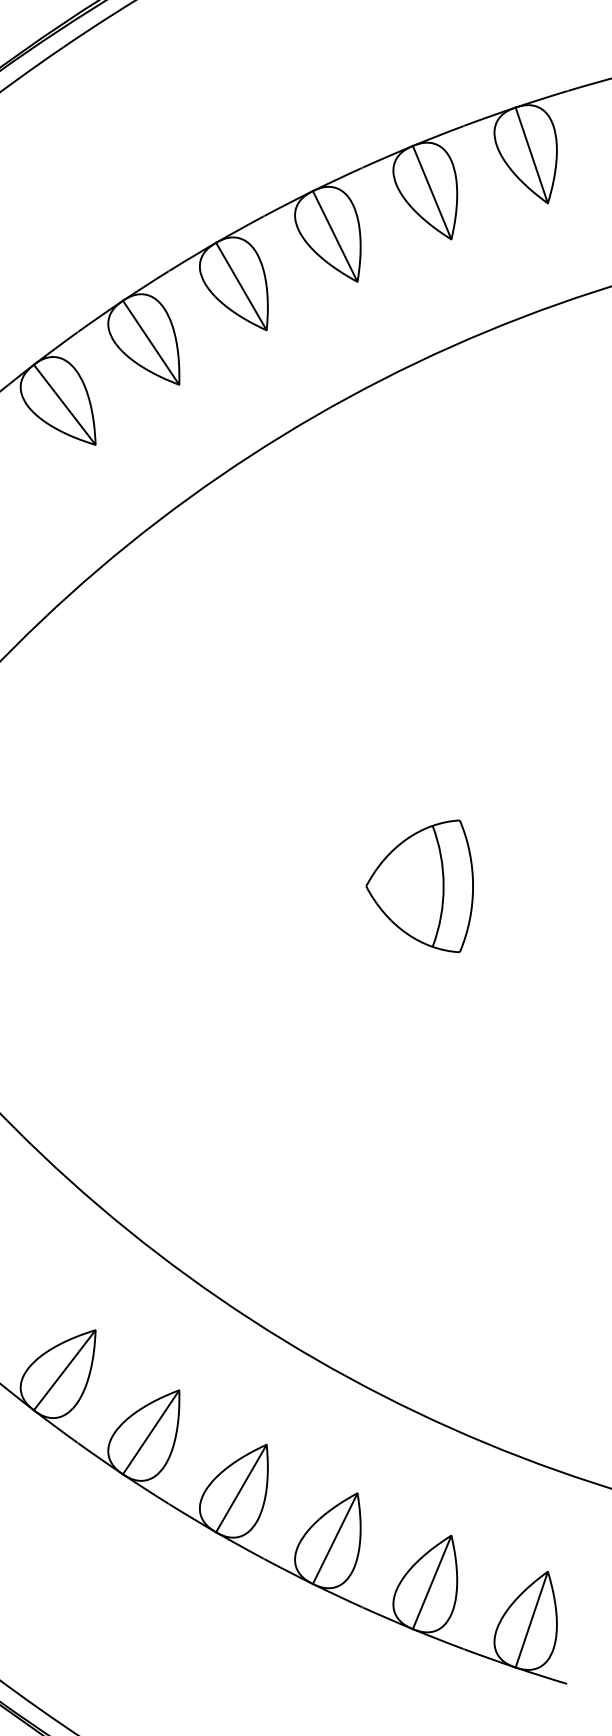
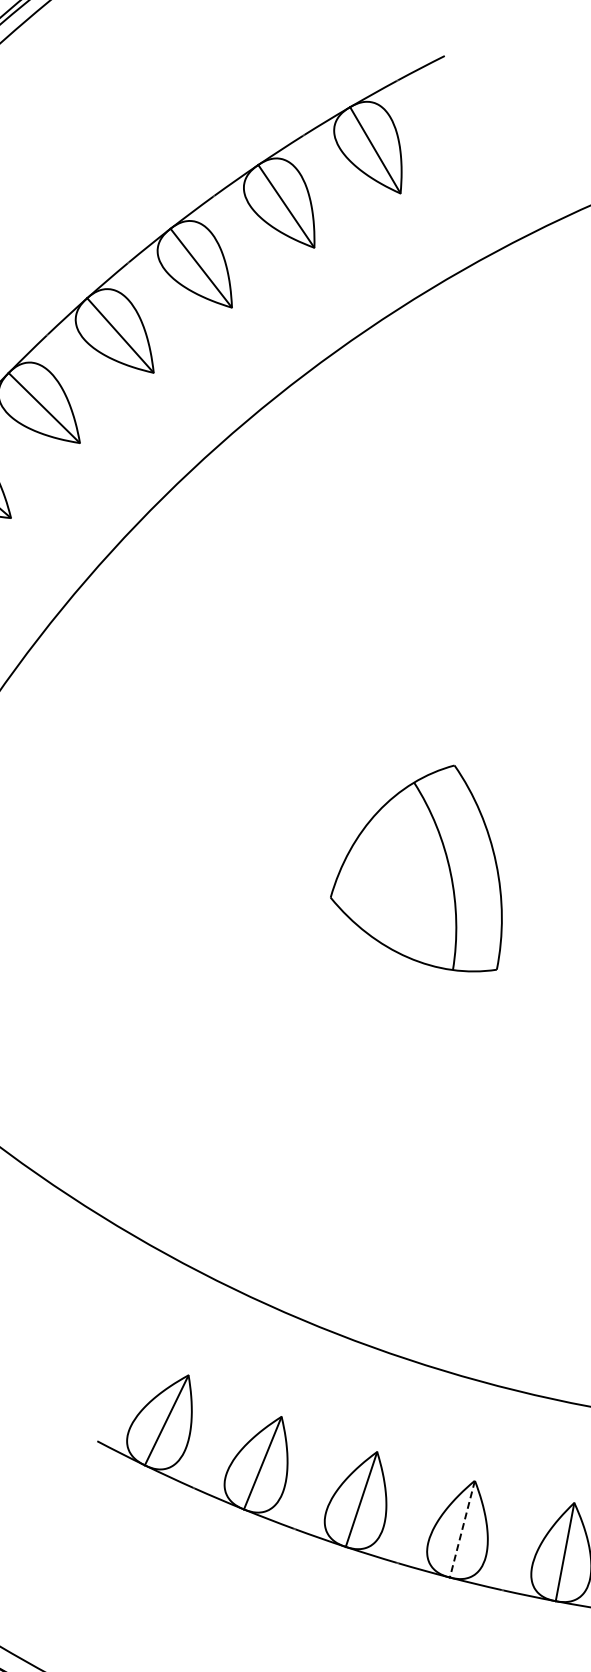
part: (419, 886) -> (413, 880), size x1.6
line: (335, 1539) -> (462, 1529), solid -> dashed

